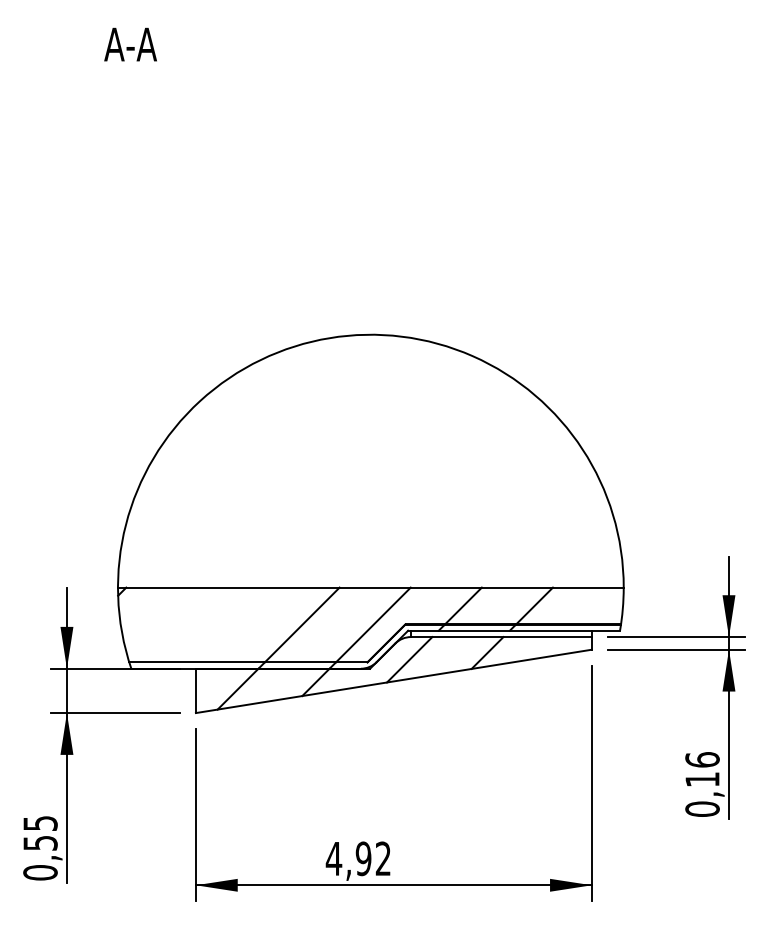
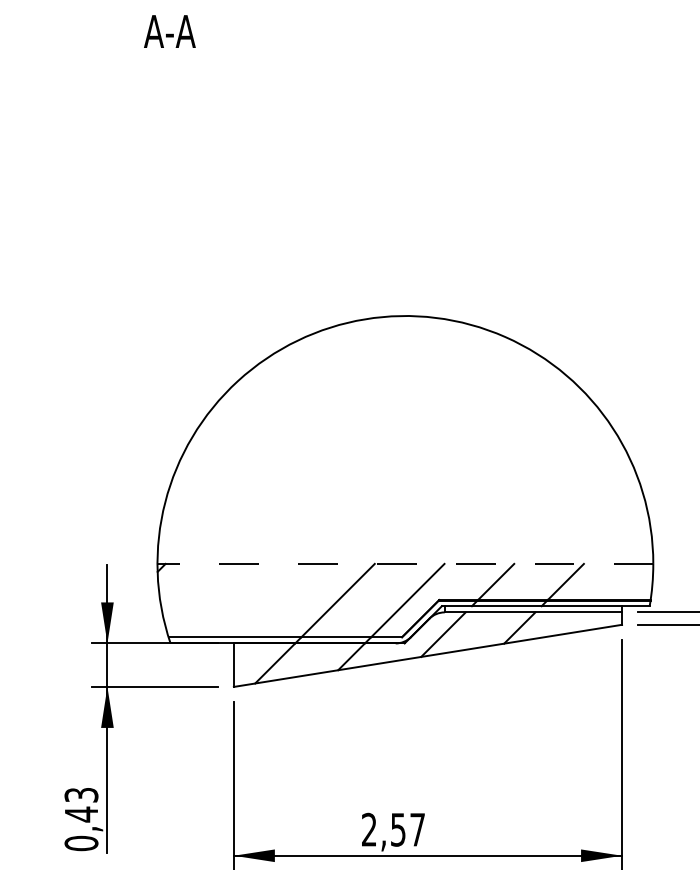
line: (370, 587) -> (405, 563), solid -> dashed
text: (40, 833) -> (81, 804), 0,55 -> 0,43
text: (357, 858) -> (392, 829), 4,92 -> 2,57

